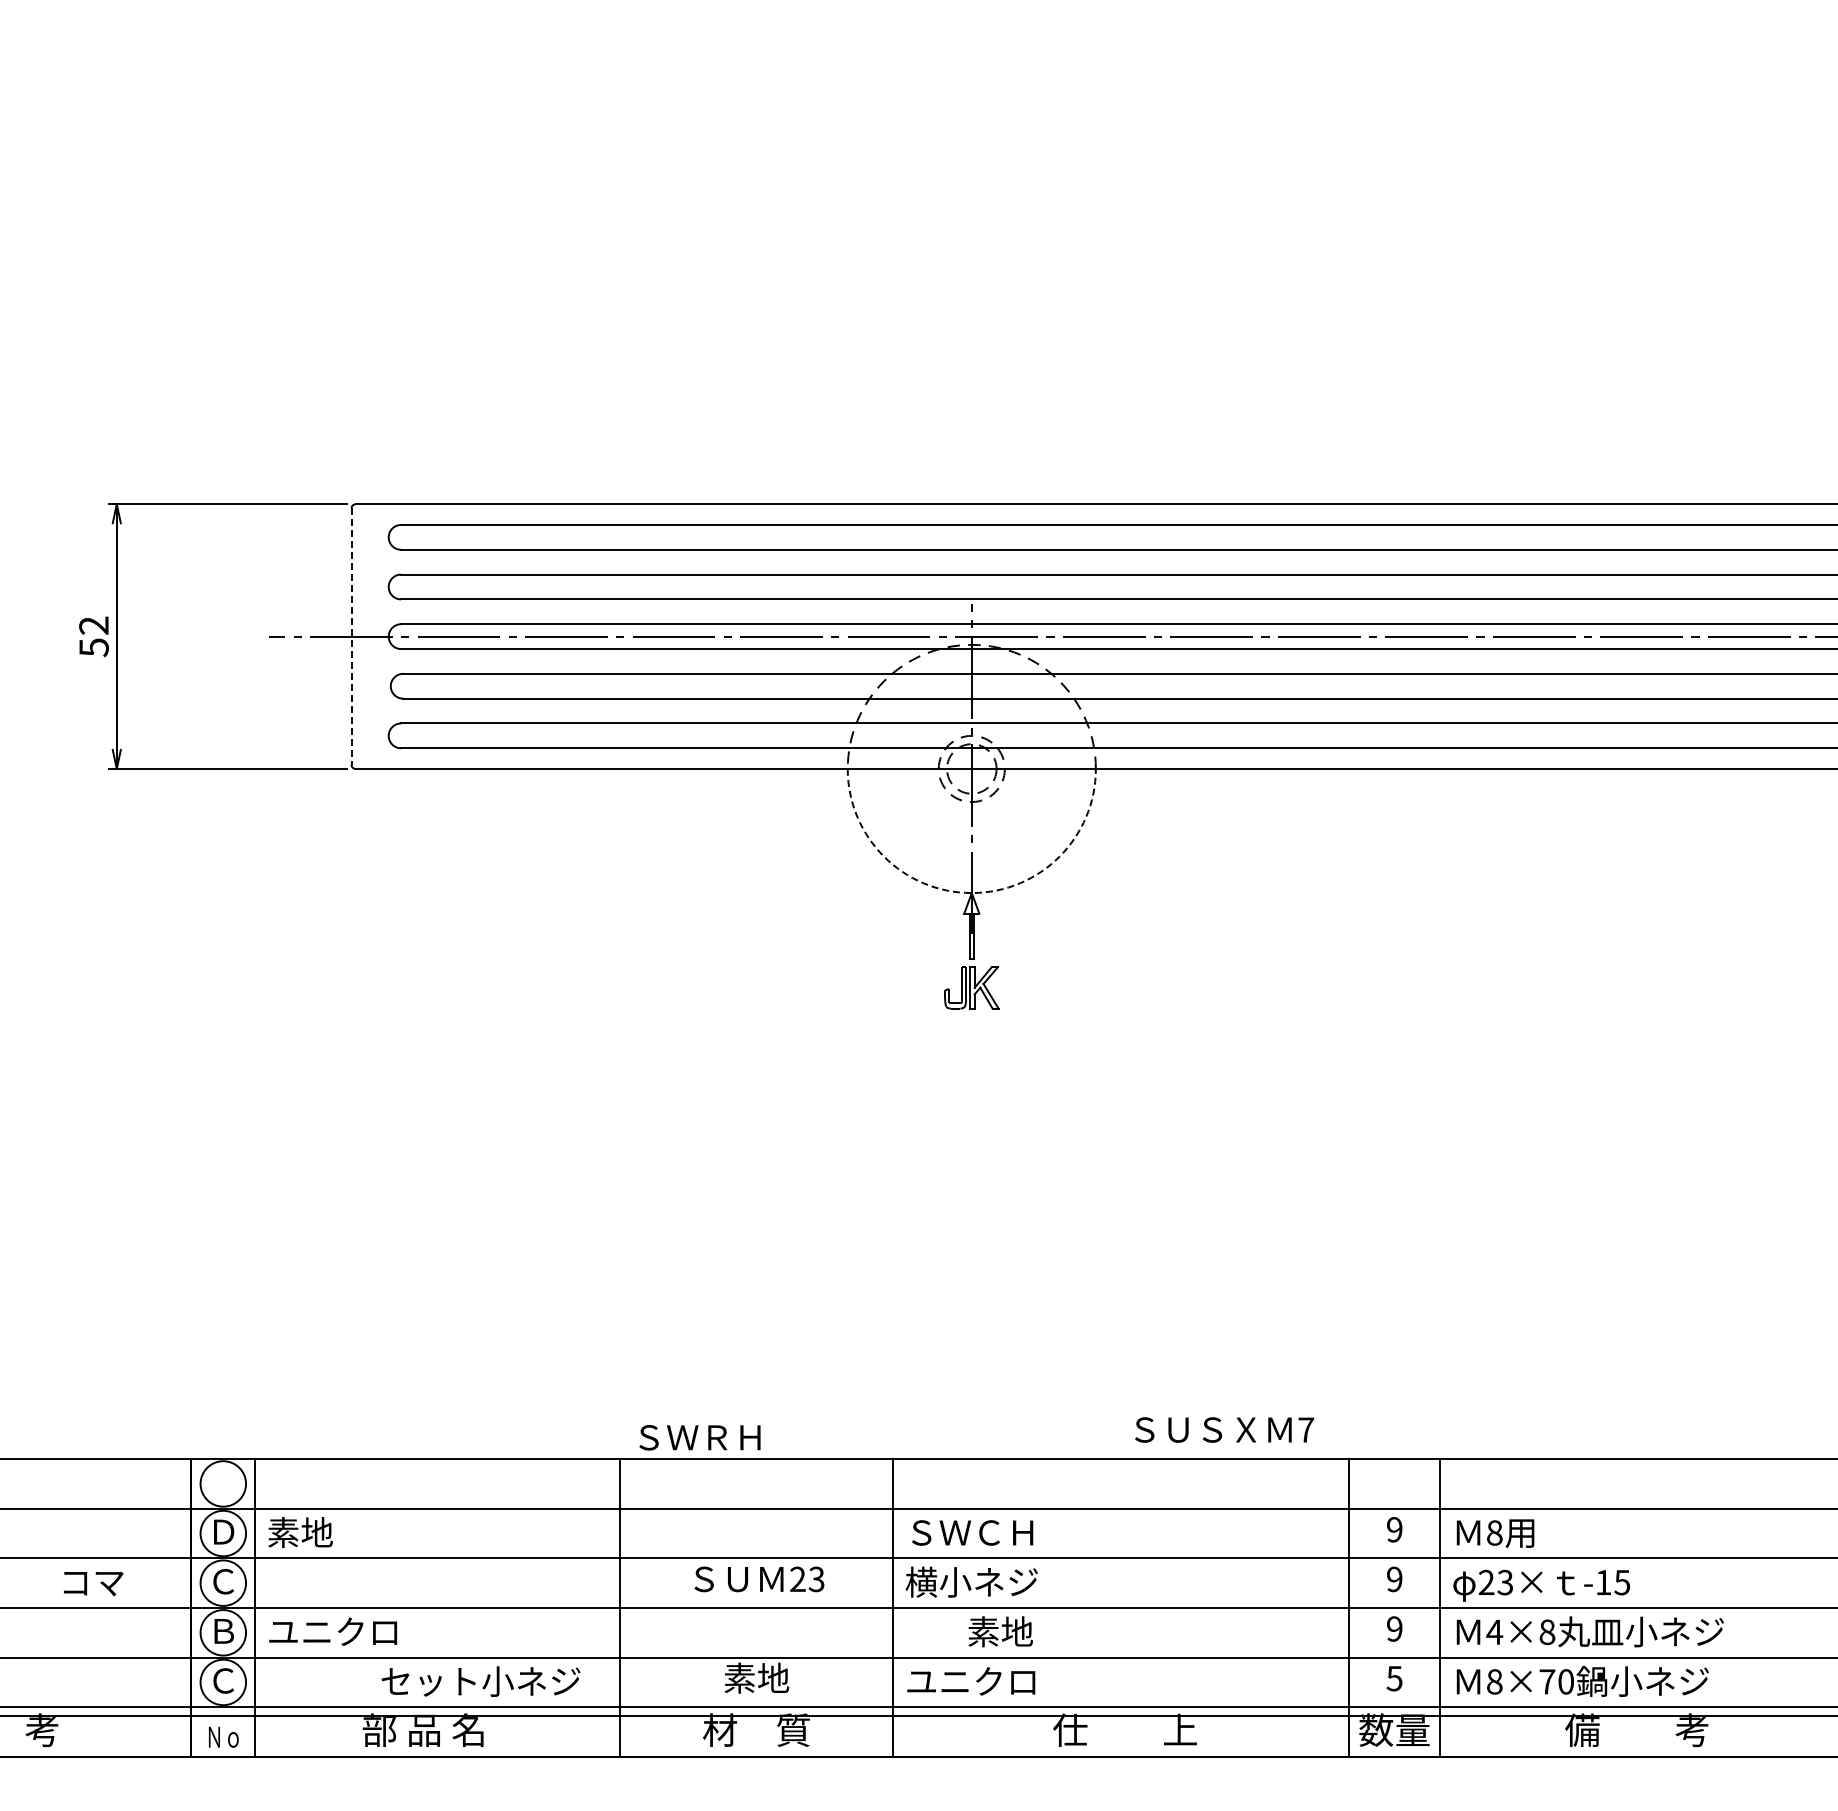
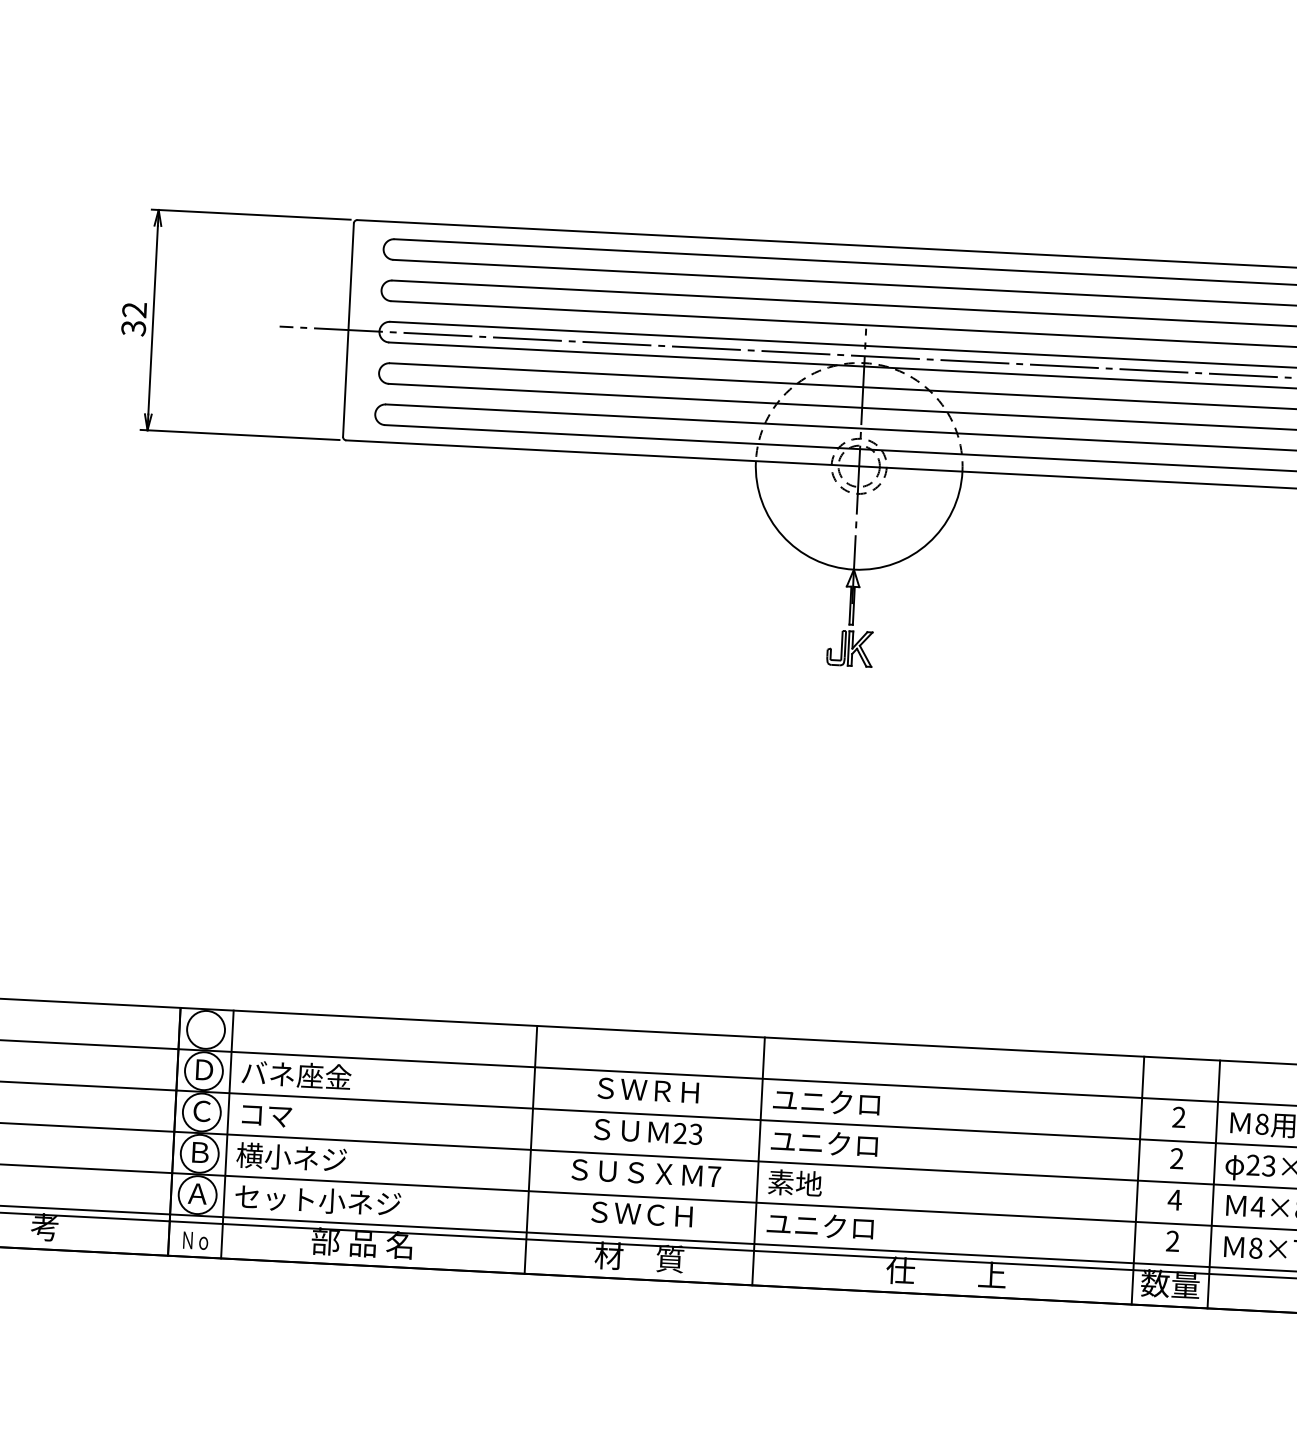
line: (351, 637) -> (348, 330), dashed -> solid
text: (93, 646) -> (133, 327), 52 -> 32
arc: (971, 893) -> (853, 570), dashed -> solid
text: (1224, 1429) -> (646, 1172), moved
text: (699, 1437) -> (647, 1090), moved
text: (1394, 1529) -> (1178, 1117), 9 -> 2
text: (334, 1532) -> (296, 1075), 素地 -> バネ座金
text: (971, 1532) -> (826, 1101), ＳＷＣＨ -> ユニクロ
text: (1394, 1579) -> (1176, 1158), 9 -> 2
text: (971, 1581) -> (824, 1142), 横小ネジ -> ユニクロ
text: (93, 1584) -> (266, 1116), moved
text: (1394, 1628) -> (1174, 1199), 9 -> 4
text: (333, 1631) -> (291, 1157), ユニクロ -> 横小ネジ
text: (1000, 1631) -> (795, 1182), moved
text: (756, 1677) -> (641, 1213), 素地 -> ＳＷＣＨ
text: (1394, 1678) -> (1172, 1241), 5 -> 2
text: (223, 1680) -> (197, 1193), Ｃ -> Ａ
text: (480, 1681) -> (317, 1200), moved

